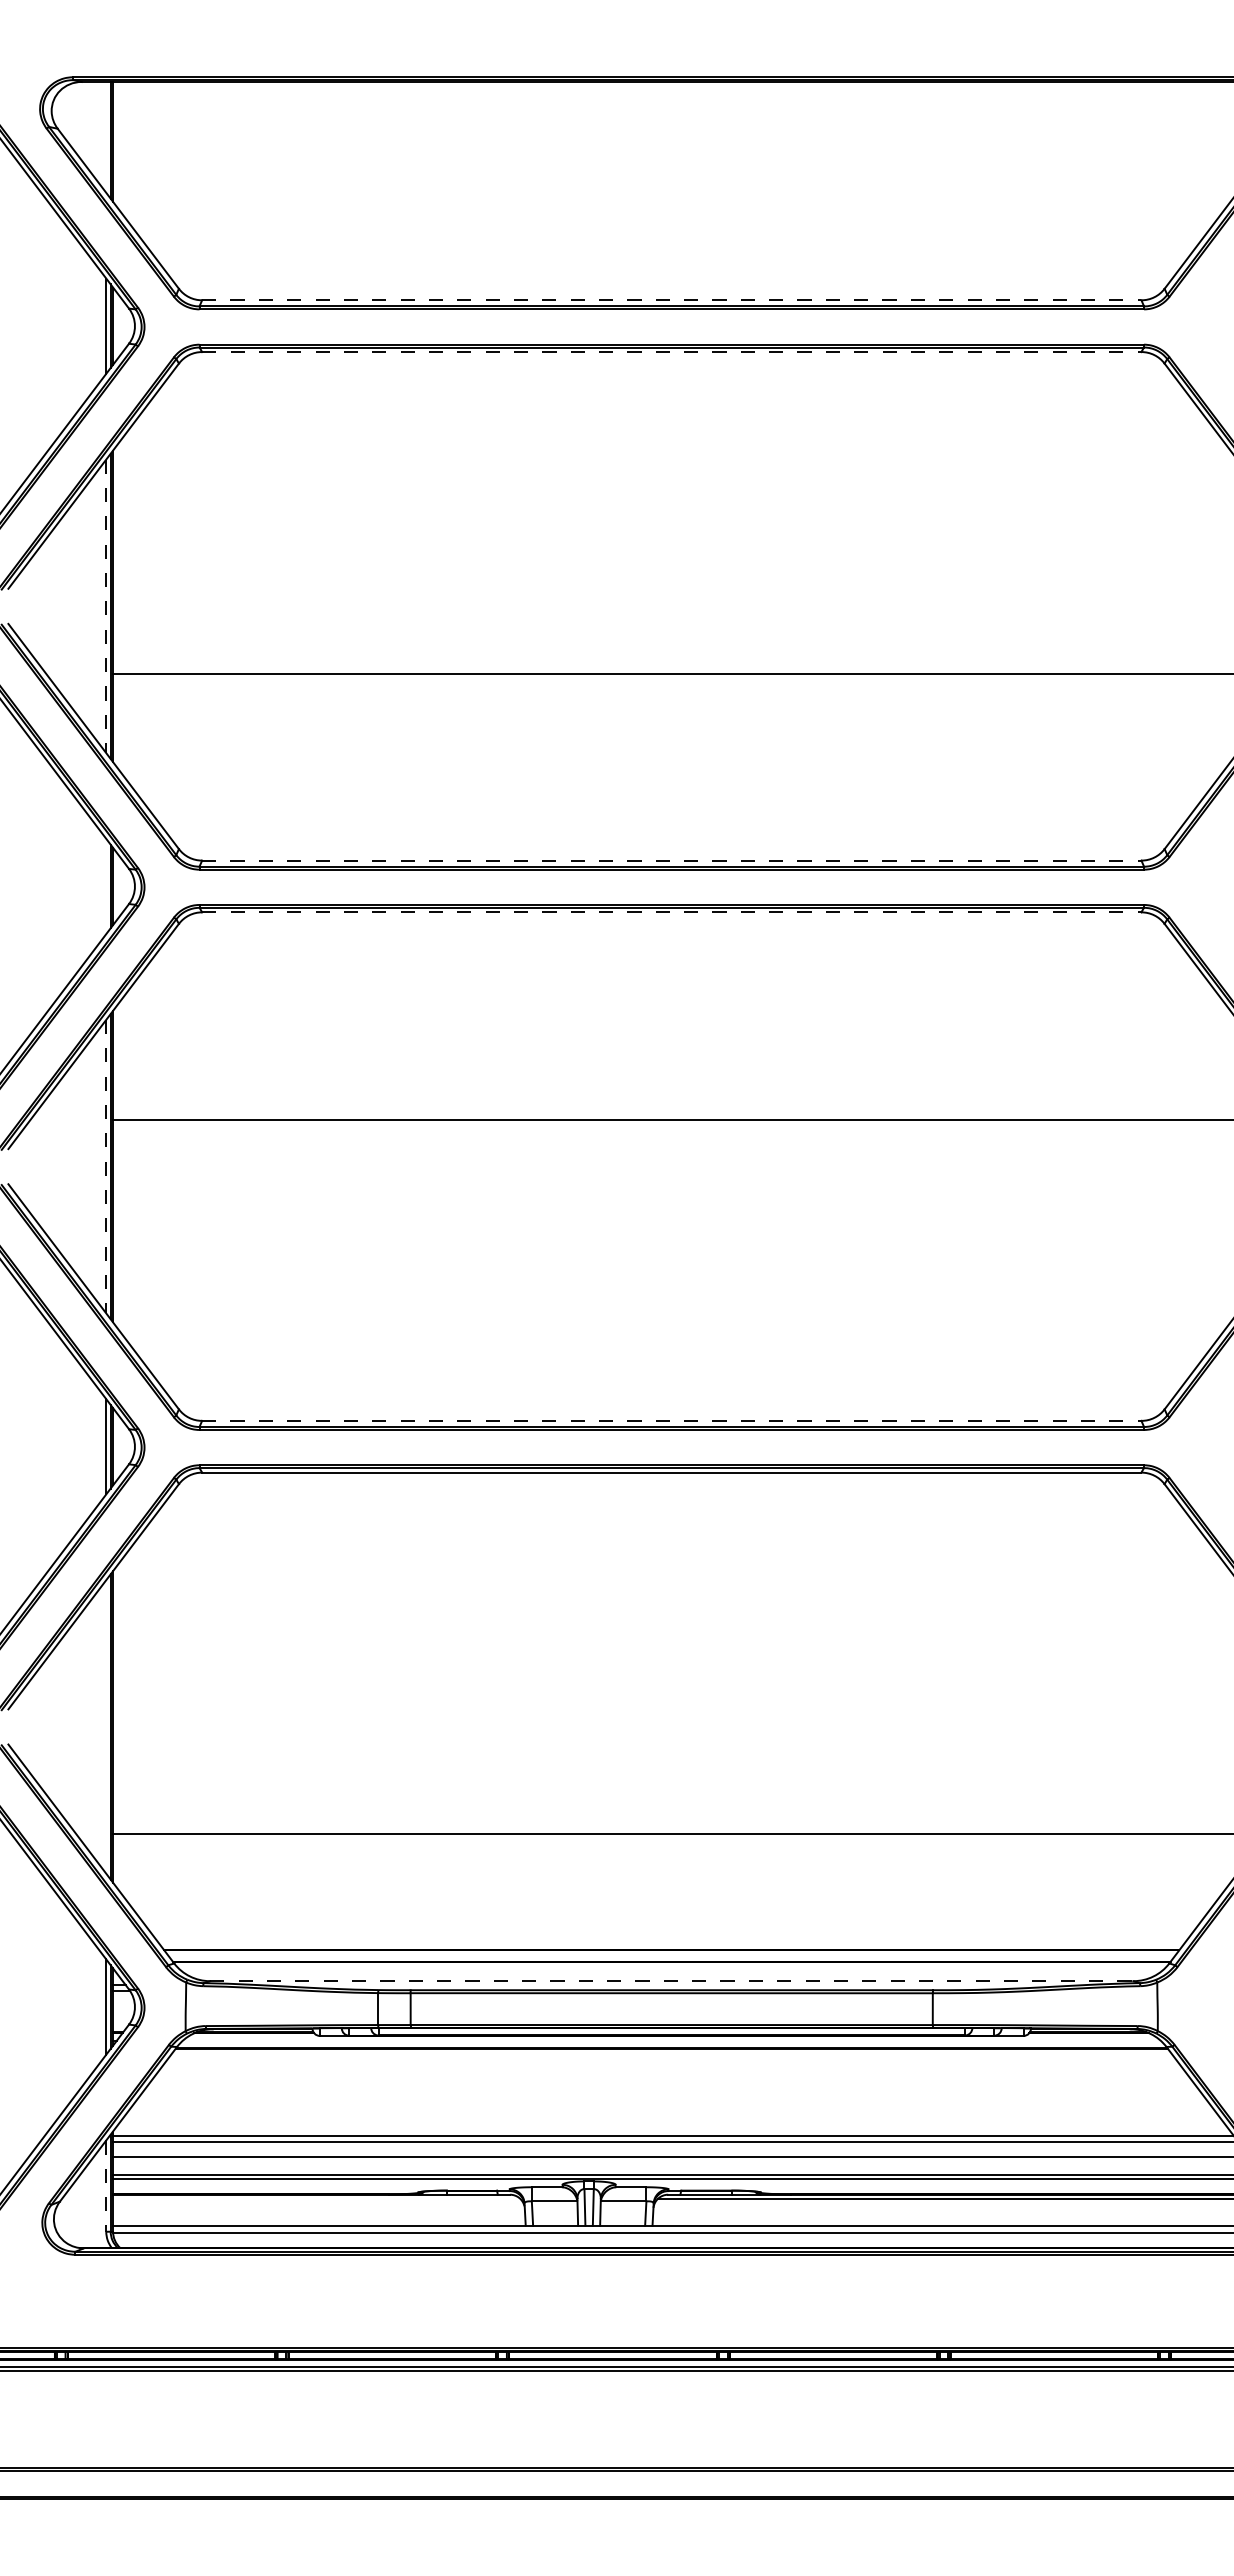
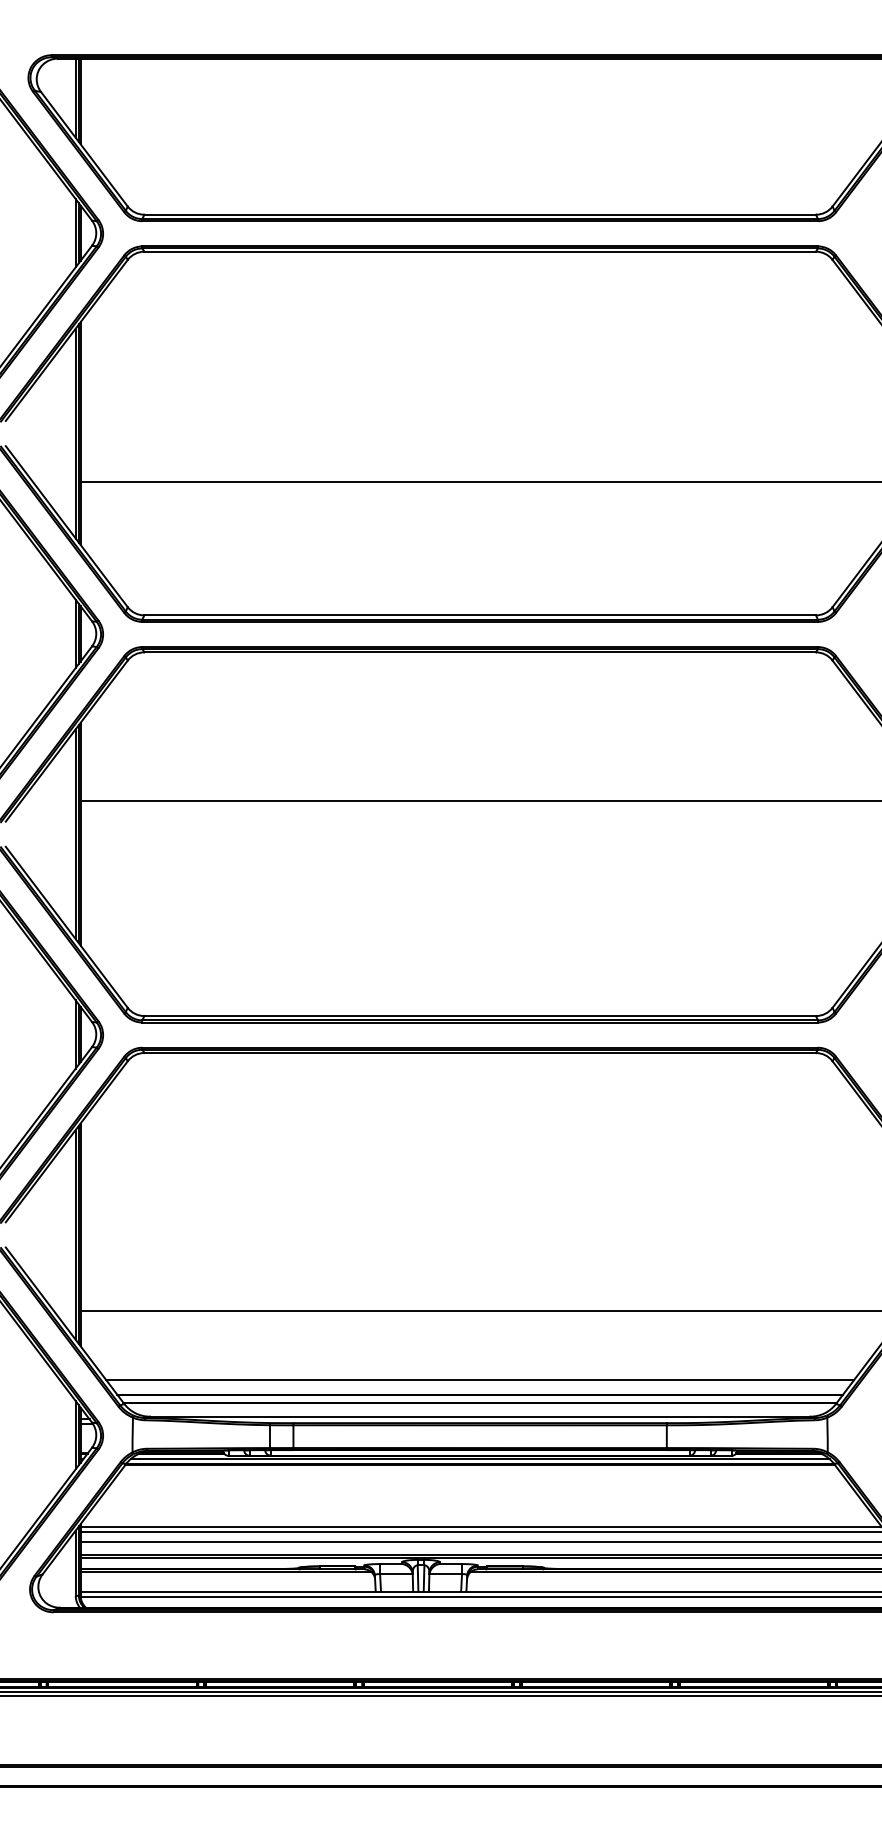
line: (106, 136) -> (75, 97), added
line: (671, 300) -> (479, 214), dashed -> solid
line: (671, 352) -> (479, 252), dashed -> solid
line: (106, 606) -> (75, 433), dashed -> solid
line: (671, 860) -> (479, 615), dashed -> solid
line: (106, 886) -> (75, 633), added
line: (671, 912) -> (479, 652), dashed -> solid
line: (106, 1166) -> (75, 834), dashed -> solid
line: (671, 1420) -> (479, 1015), dashed -> solid
line: (106, 1726) -> (75, 1234), added
line: (671, 1929) -> (479, 1379), added
line: (671, 1981) -> (479, 1416), dashed -> solid
line: (671, 2040) -> (479, 1459), added
line: (106, 2186) -> (75, 1563), dashed -> solid
line: (316, 2198) -> (226, 1572), added

